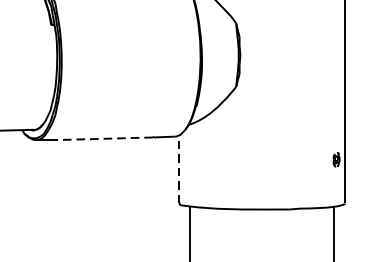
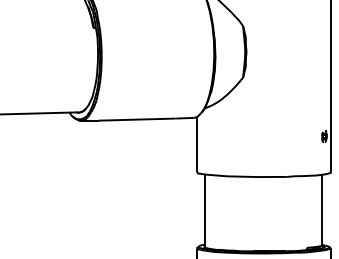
line: (105, 138) -> (137, 119), dashed -> solid
line: (178, 169) -> (196, 144), dashed -> solid

